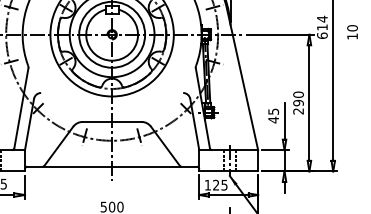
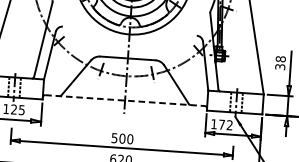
text: (273, 115) -> (280, 62), 45 -> 38
line: (112, 166) -> (125, 100), solid -> dashed
text: (220, 184) -> (226, 124), 125 -> 172

